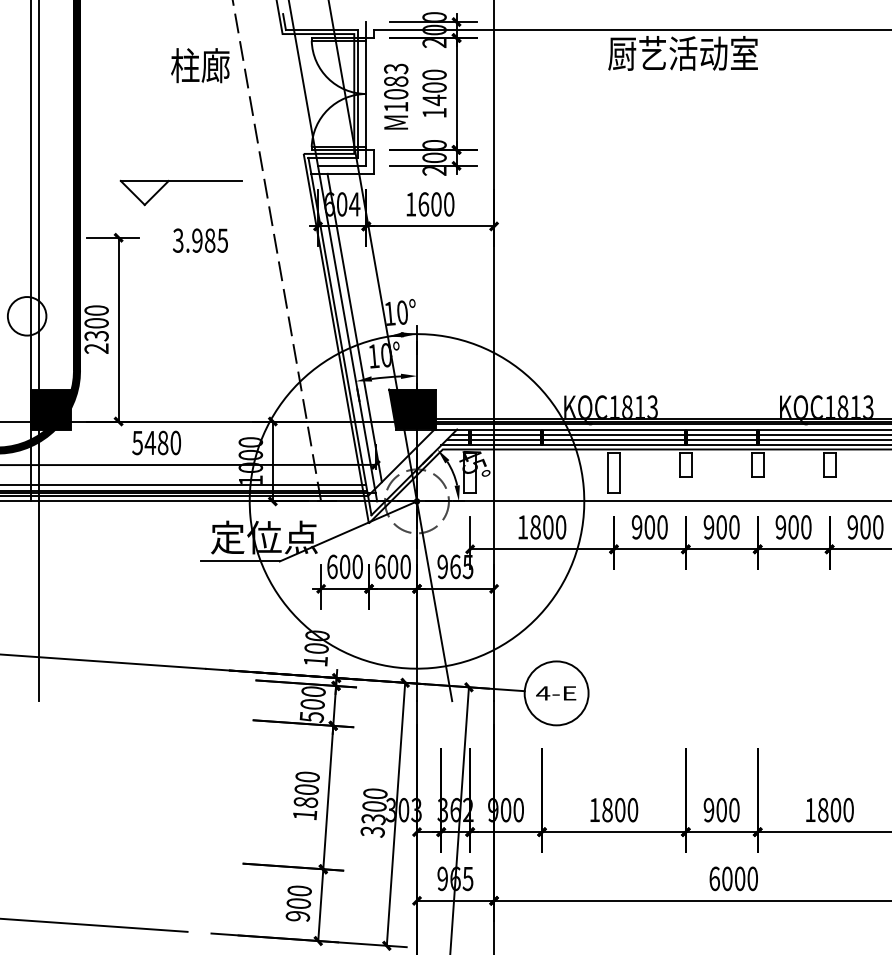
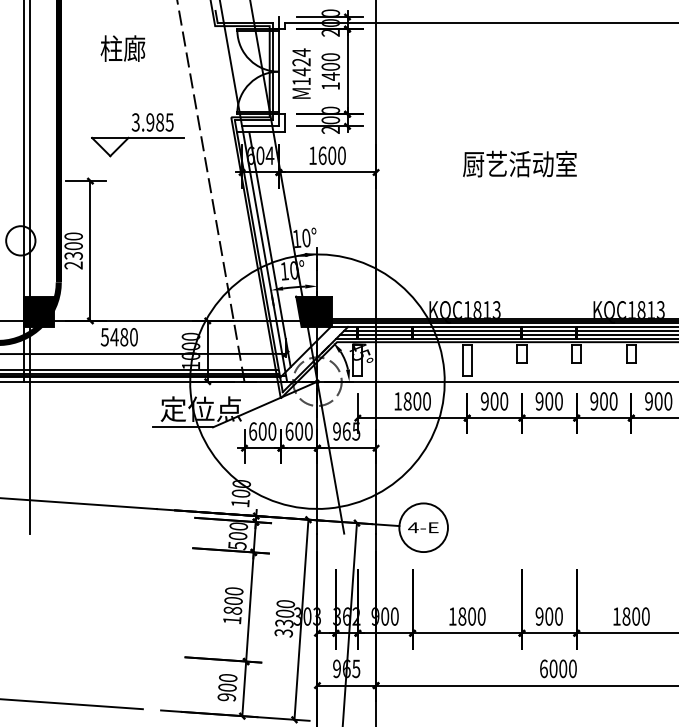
text: (682, 53) -> (519, 164), moved
text: (200, 65) -> (123, 48), moved
text: (396, 81) -> (301, 62), M1083 -> M1424
text: (200, 240) -> (152, 122), moved

